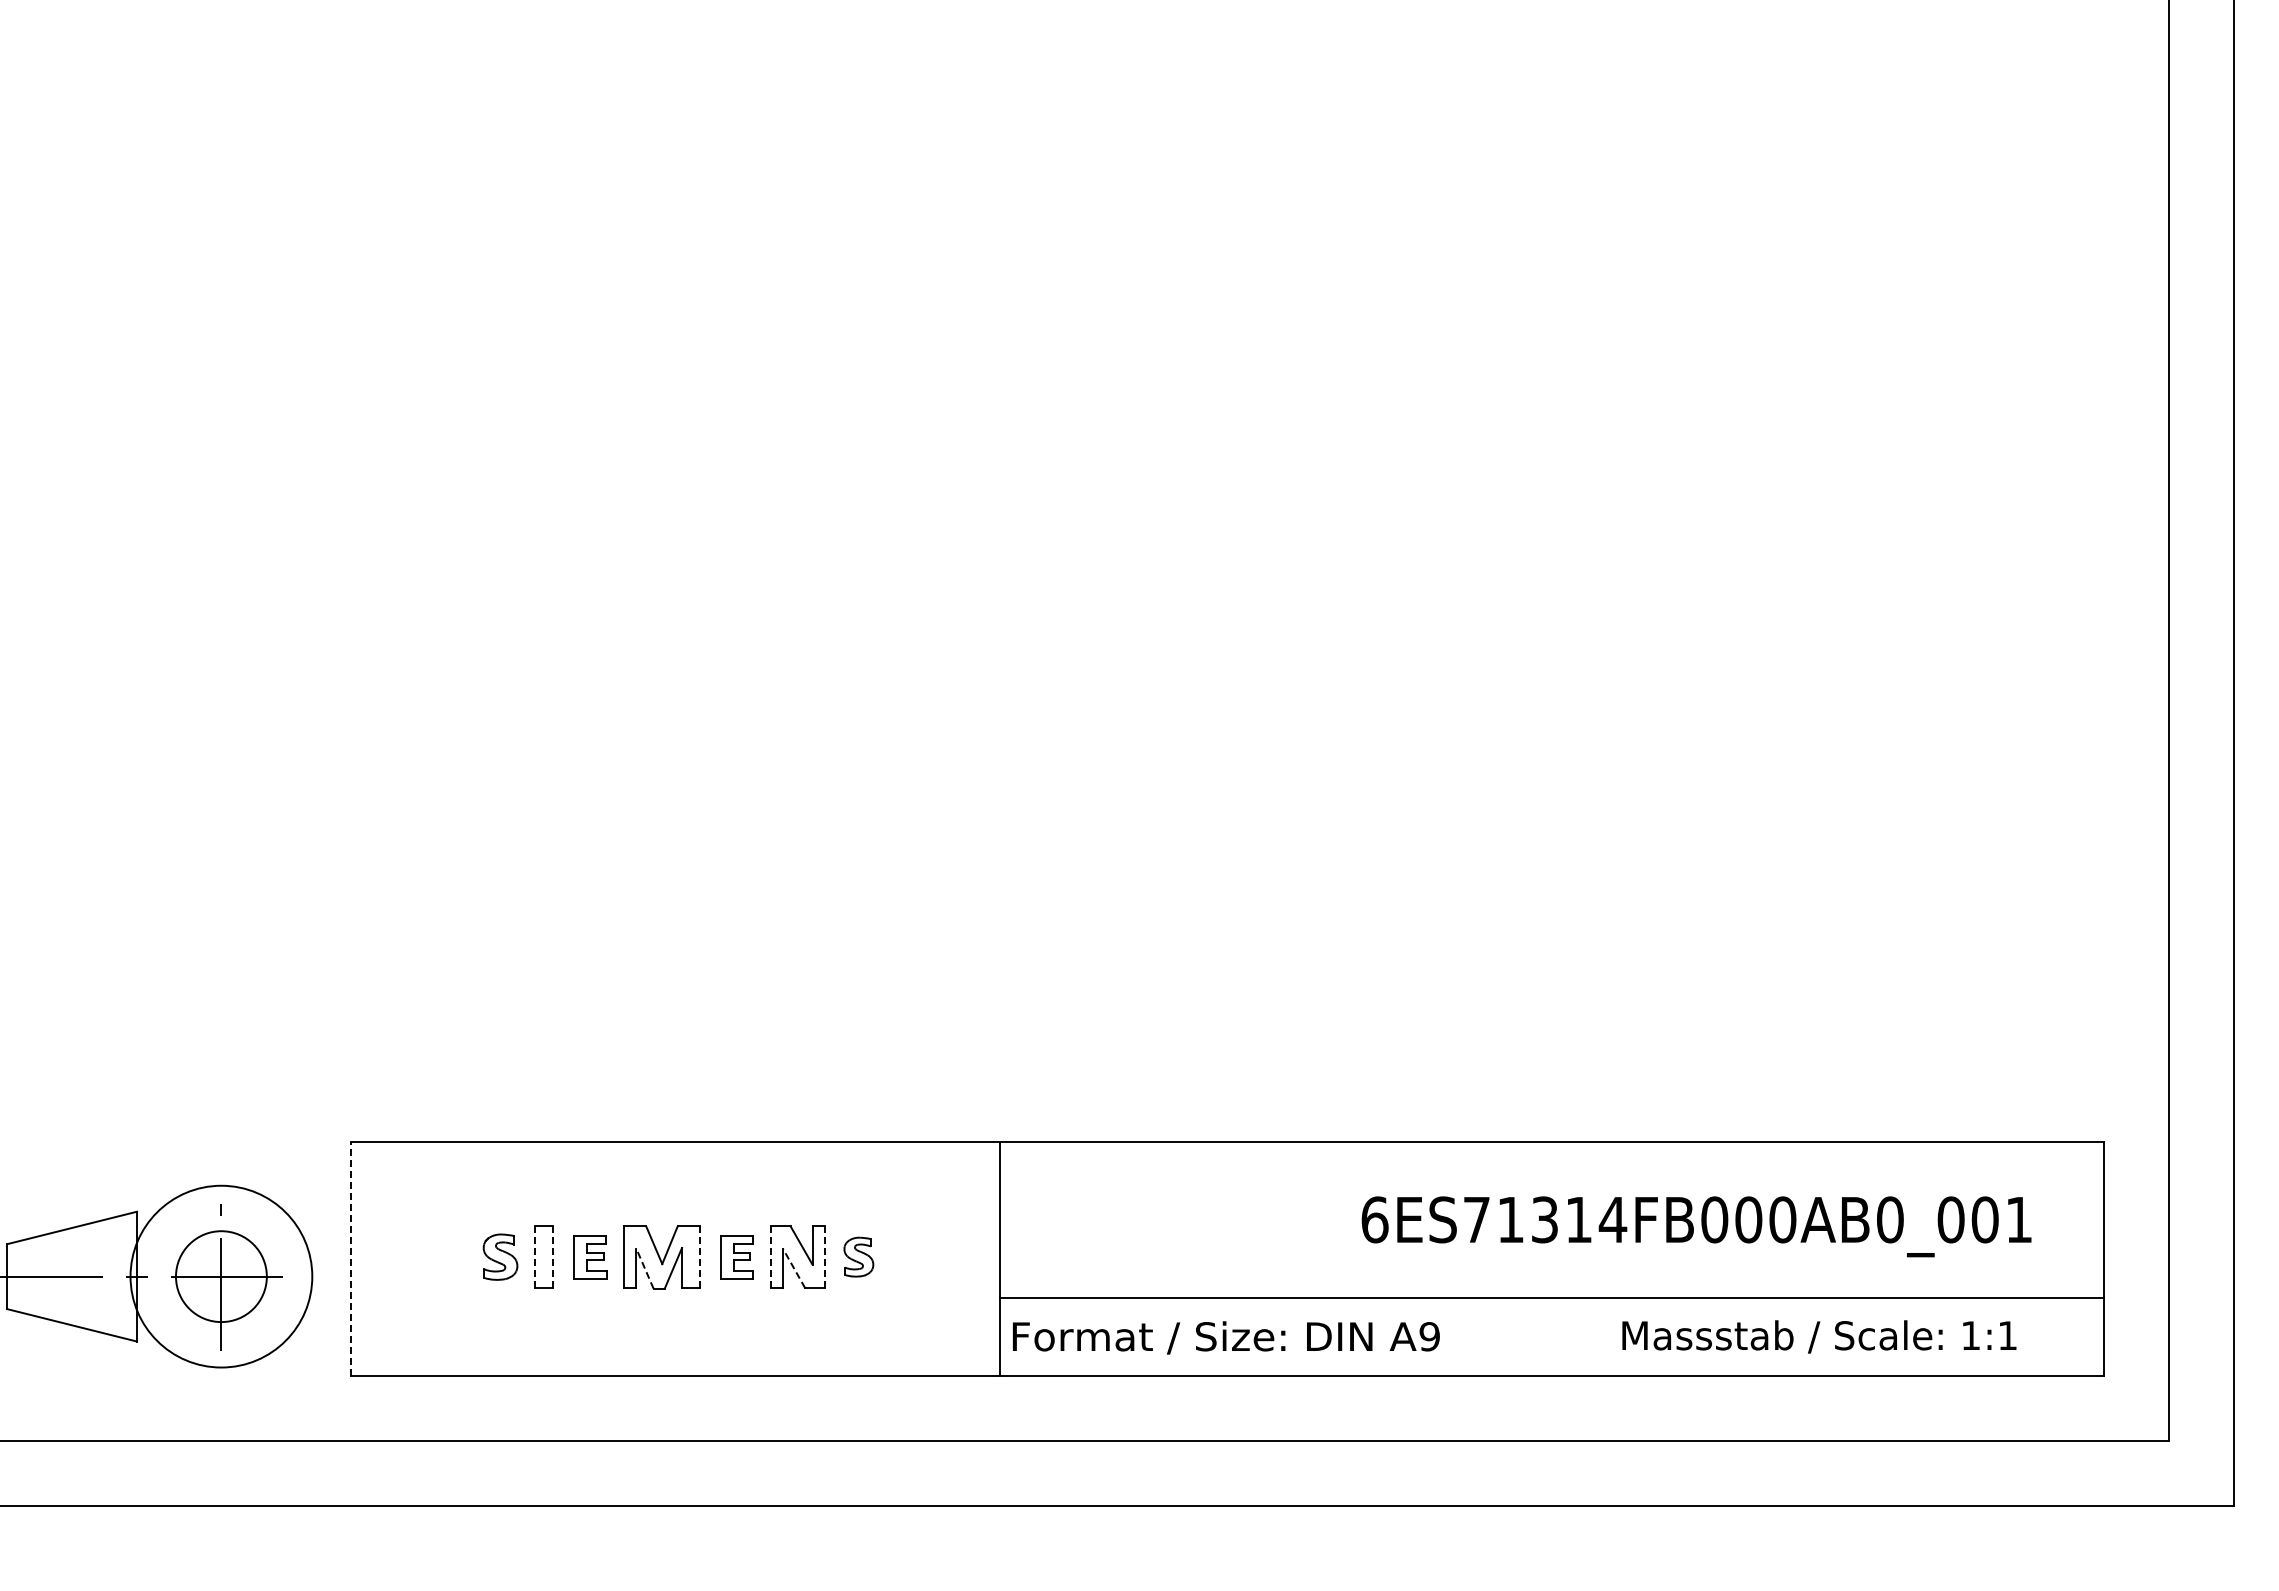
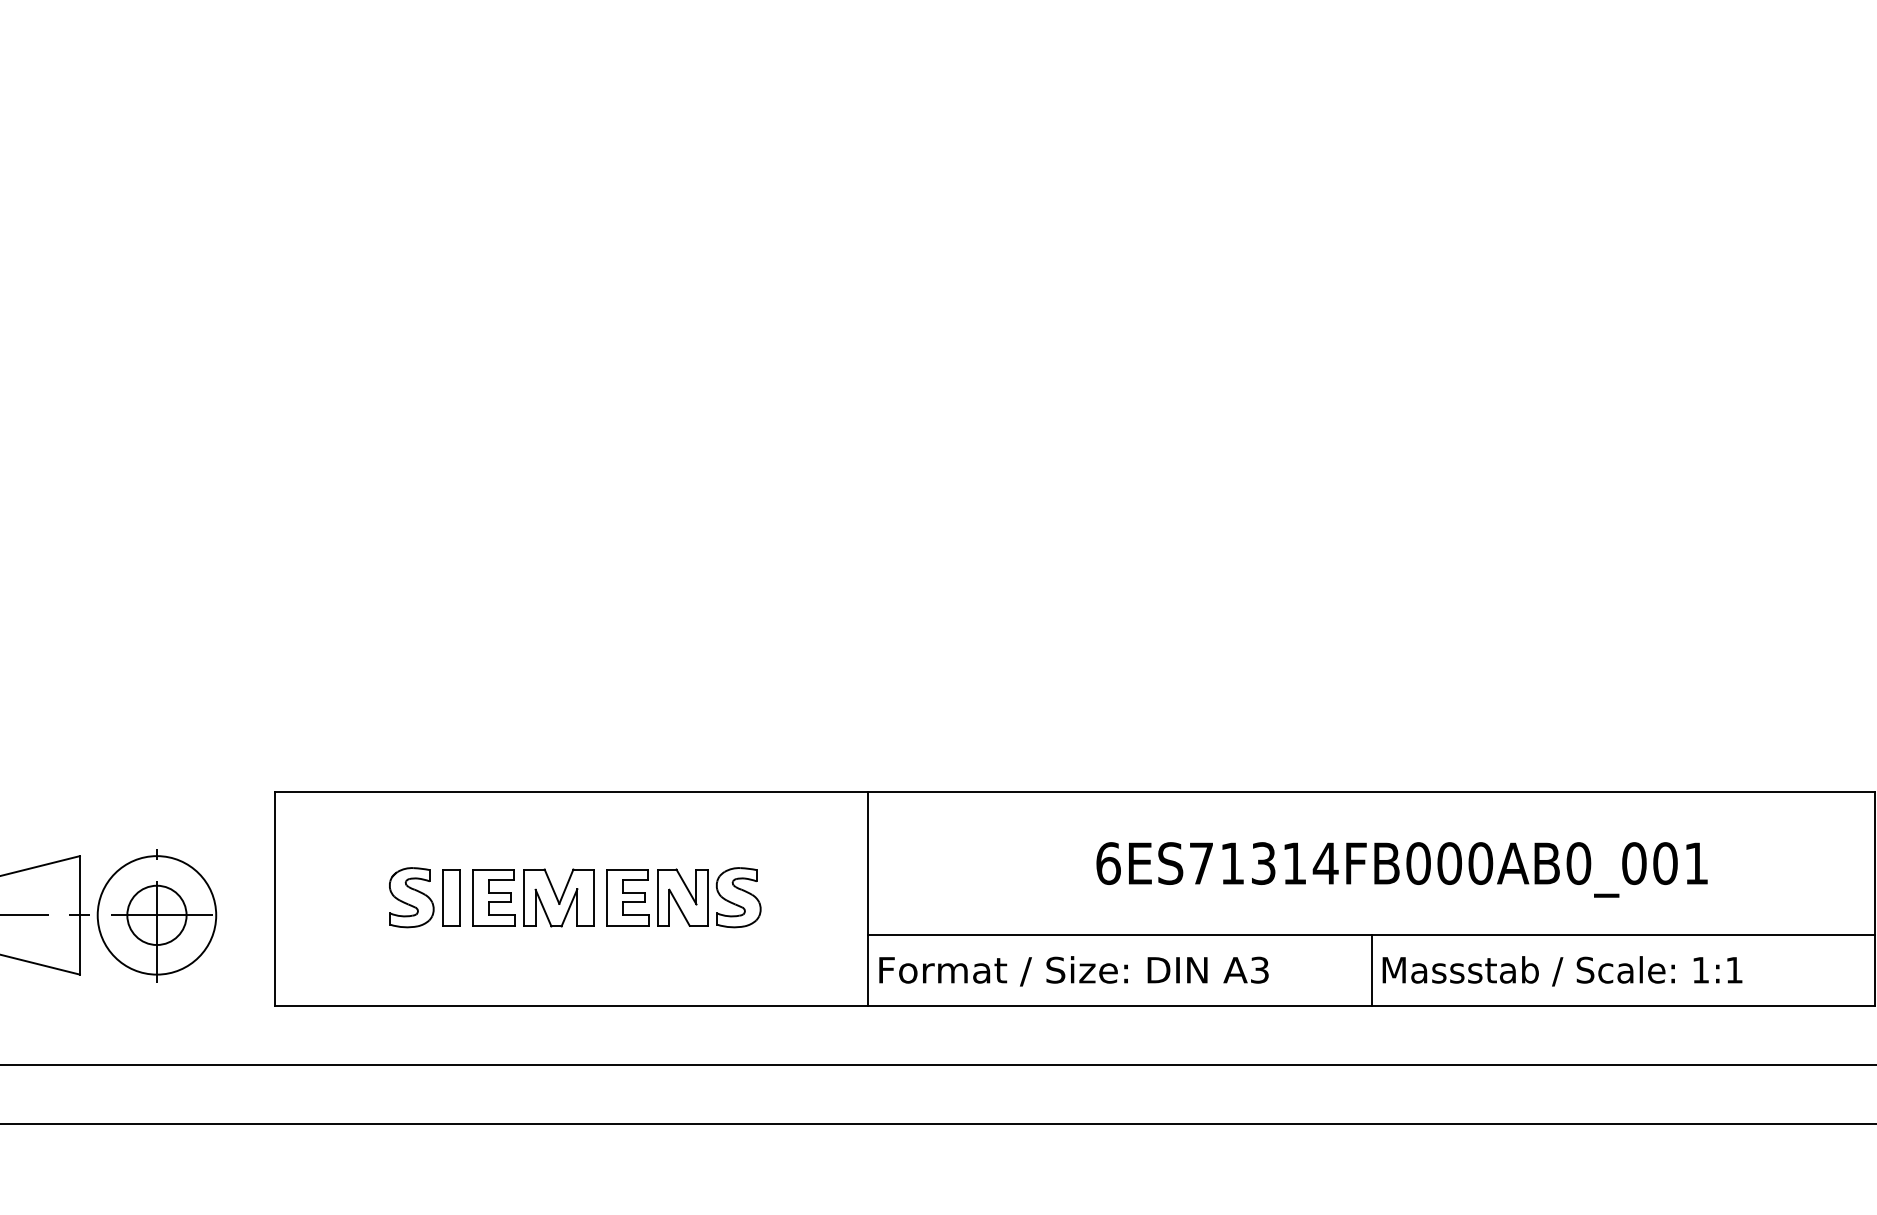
text: (1696, 1226) -> (1401, 869), moved
part: (500, 1256) -> (411, 896), size x1.43
part: (590, 1256) -> (493, 896), size x1.43
part: (736, 1256) -> (627, 896), size x1.43
part: (858, 1256) -> (738, 896), size x1.67
line: (534, 1257) -> (442, 897), dashed -> solid
line: (553, 1257) -> (460, 897), dashed -> solid
line: (699, 1257) -> (593, 897), dashed -> solid
line: (770, 1257) -> (658, 897), dashed -> solid
line: (824, 1257) -> (707, 897), dashed -> solid
line: (351, 1258) -> (275, 898), dashed -> solid
line: (644, 1268) -> (543, 907), dashed -> solid
line: (794, 1268) -> (680, 907), dashed -> solid
circle: (220, 1276) -> (156, 915), size x0.71
circle: (221, 1276) -> (157, 915), size x0.71
text: (1429, 1336) -> (1259, 970), A9 -> A3
line: (1552, 1336) -> (1371, 970), added
text: (1819, 1336) -> (1562, 970), moved

